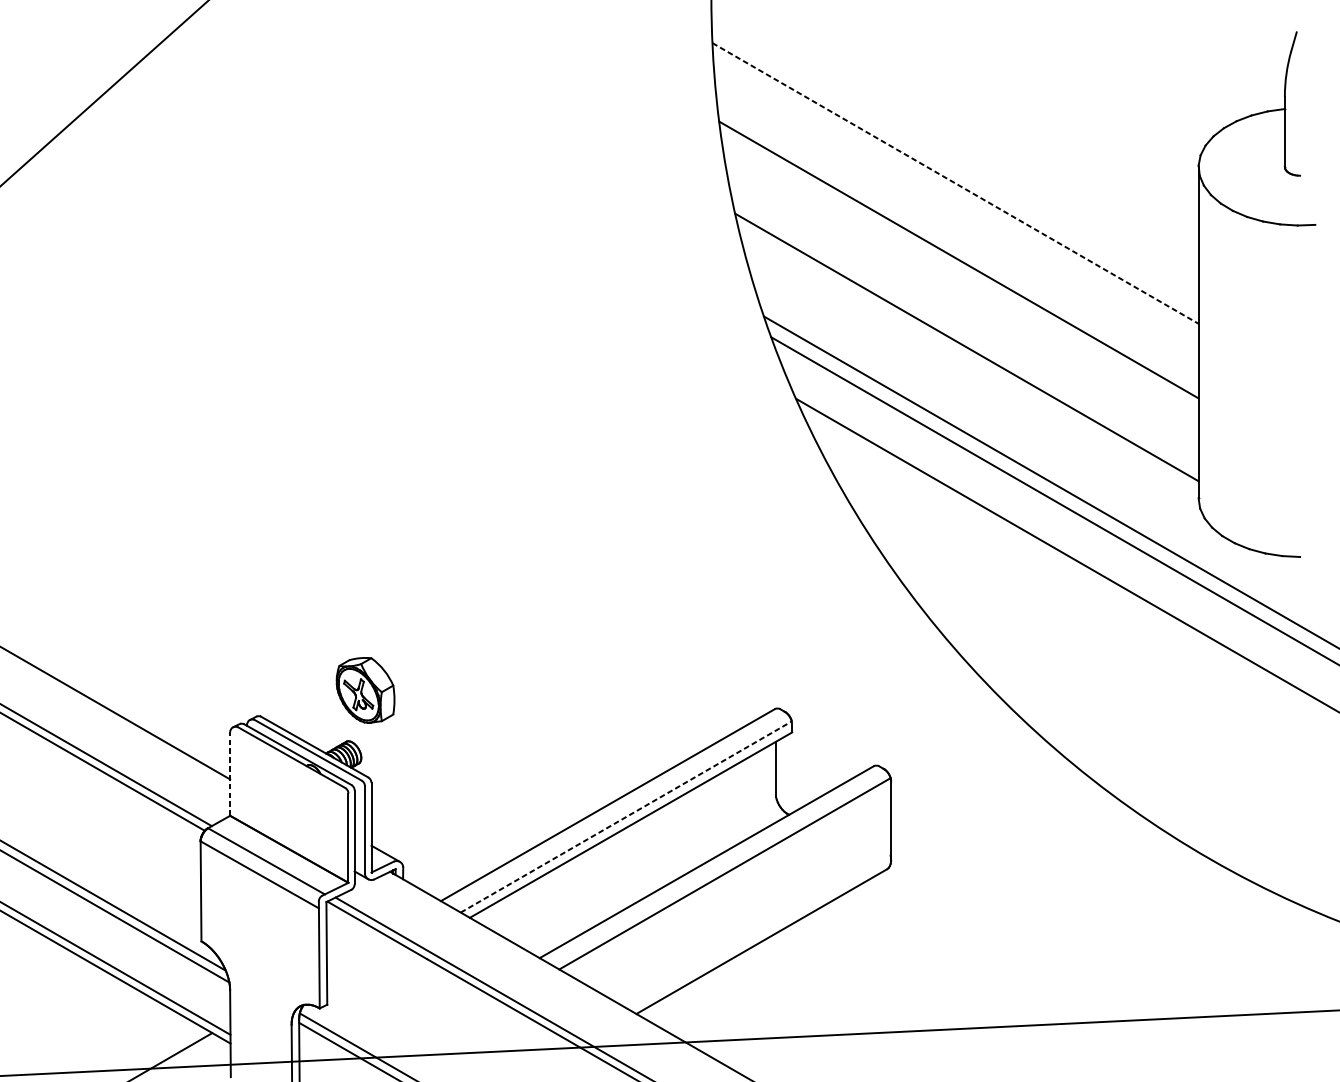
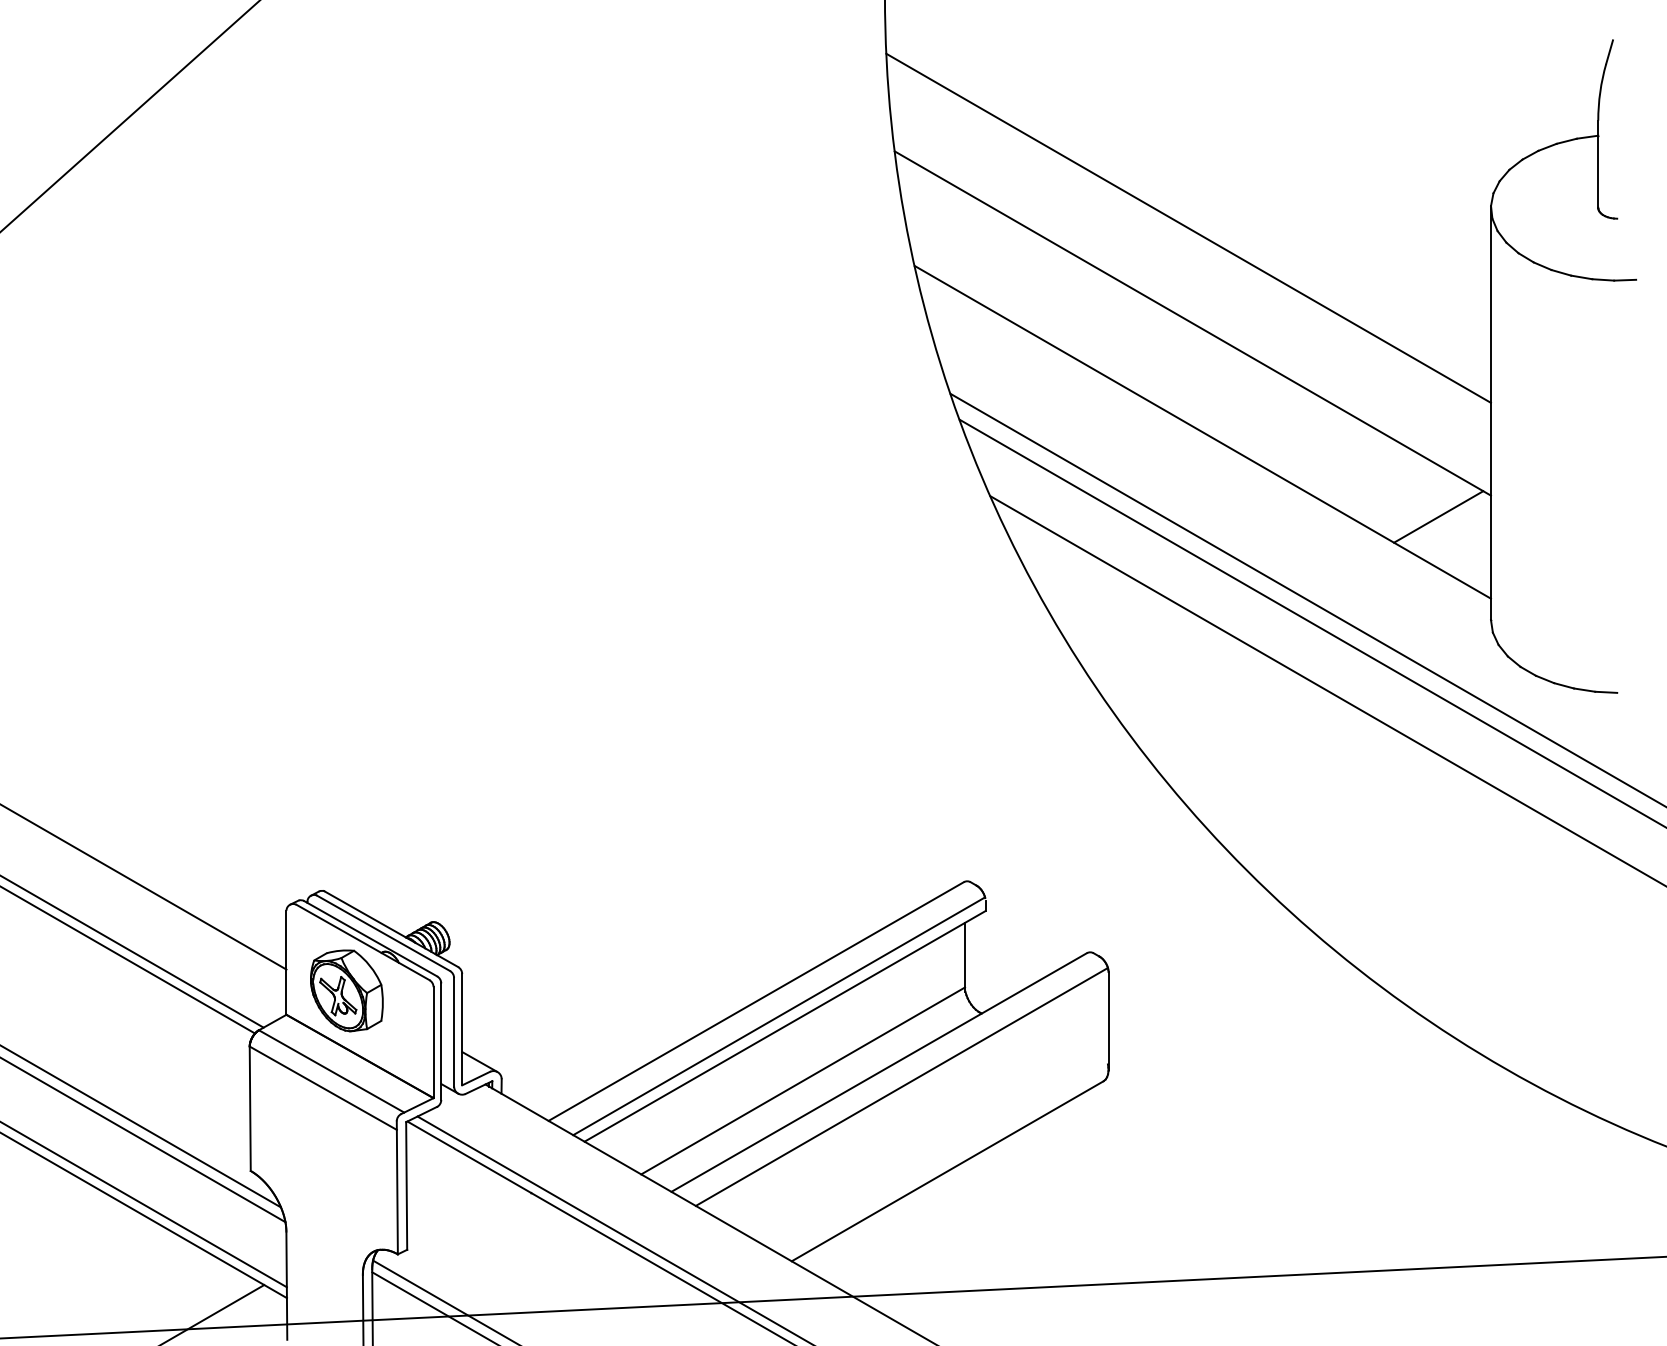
line: (956, 183) -> (1189, 228), dashed -> solid
line: (1156, 415) -> (1438, 516), added
part: (365, 690) -> (346, 990), moved
line: (230, 773) -> (286, 962), dashed -> solid
line: (626, 817) -> (779, 1016), dashed -> solid
line: (645, 868) -> (803, 1080), added

